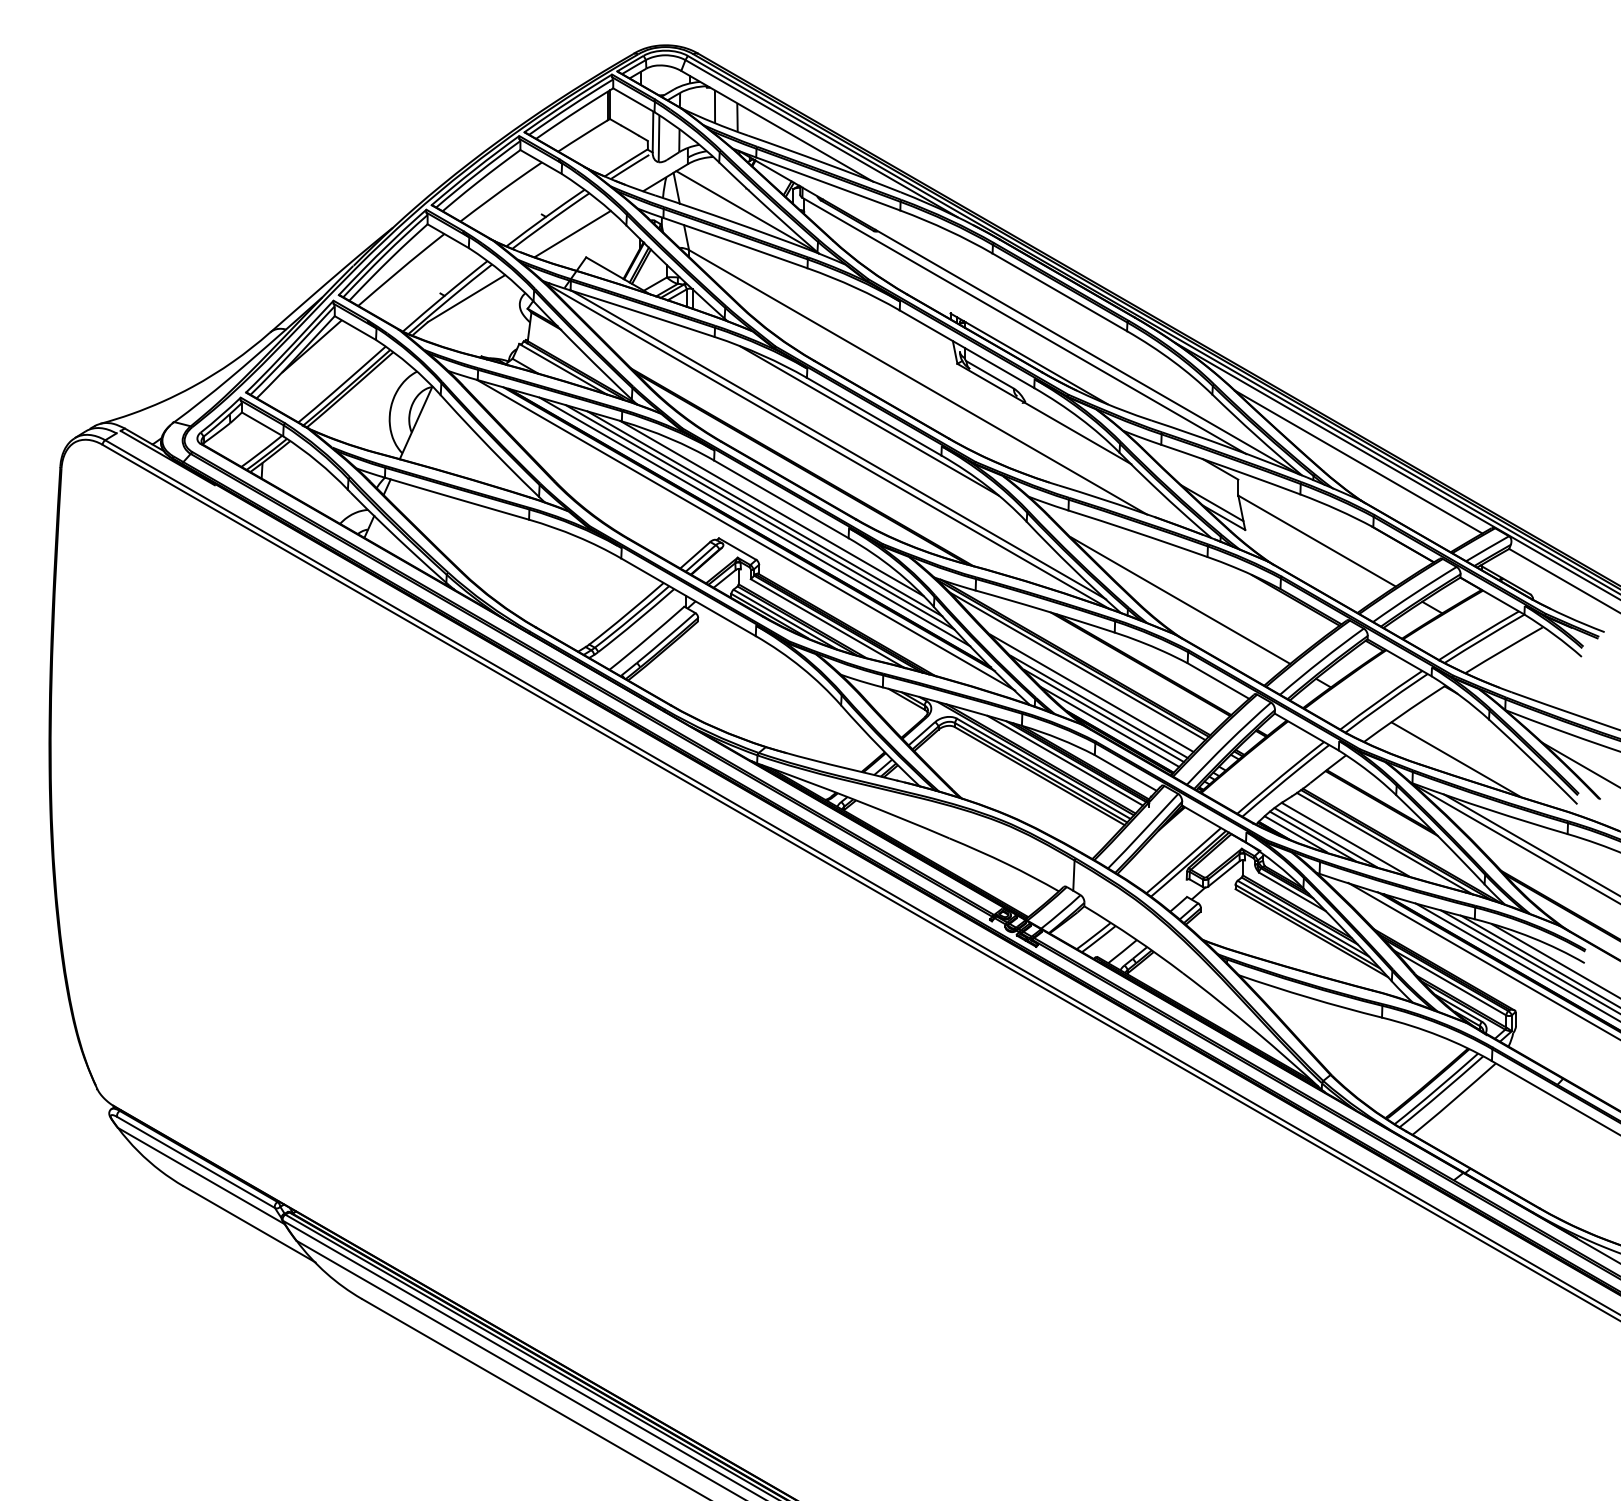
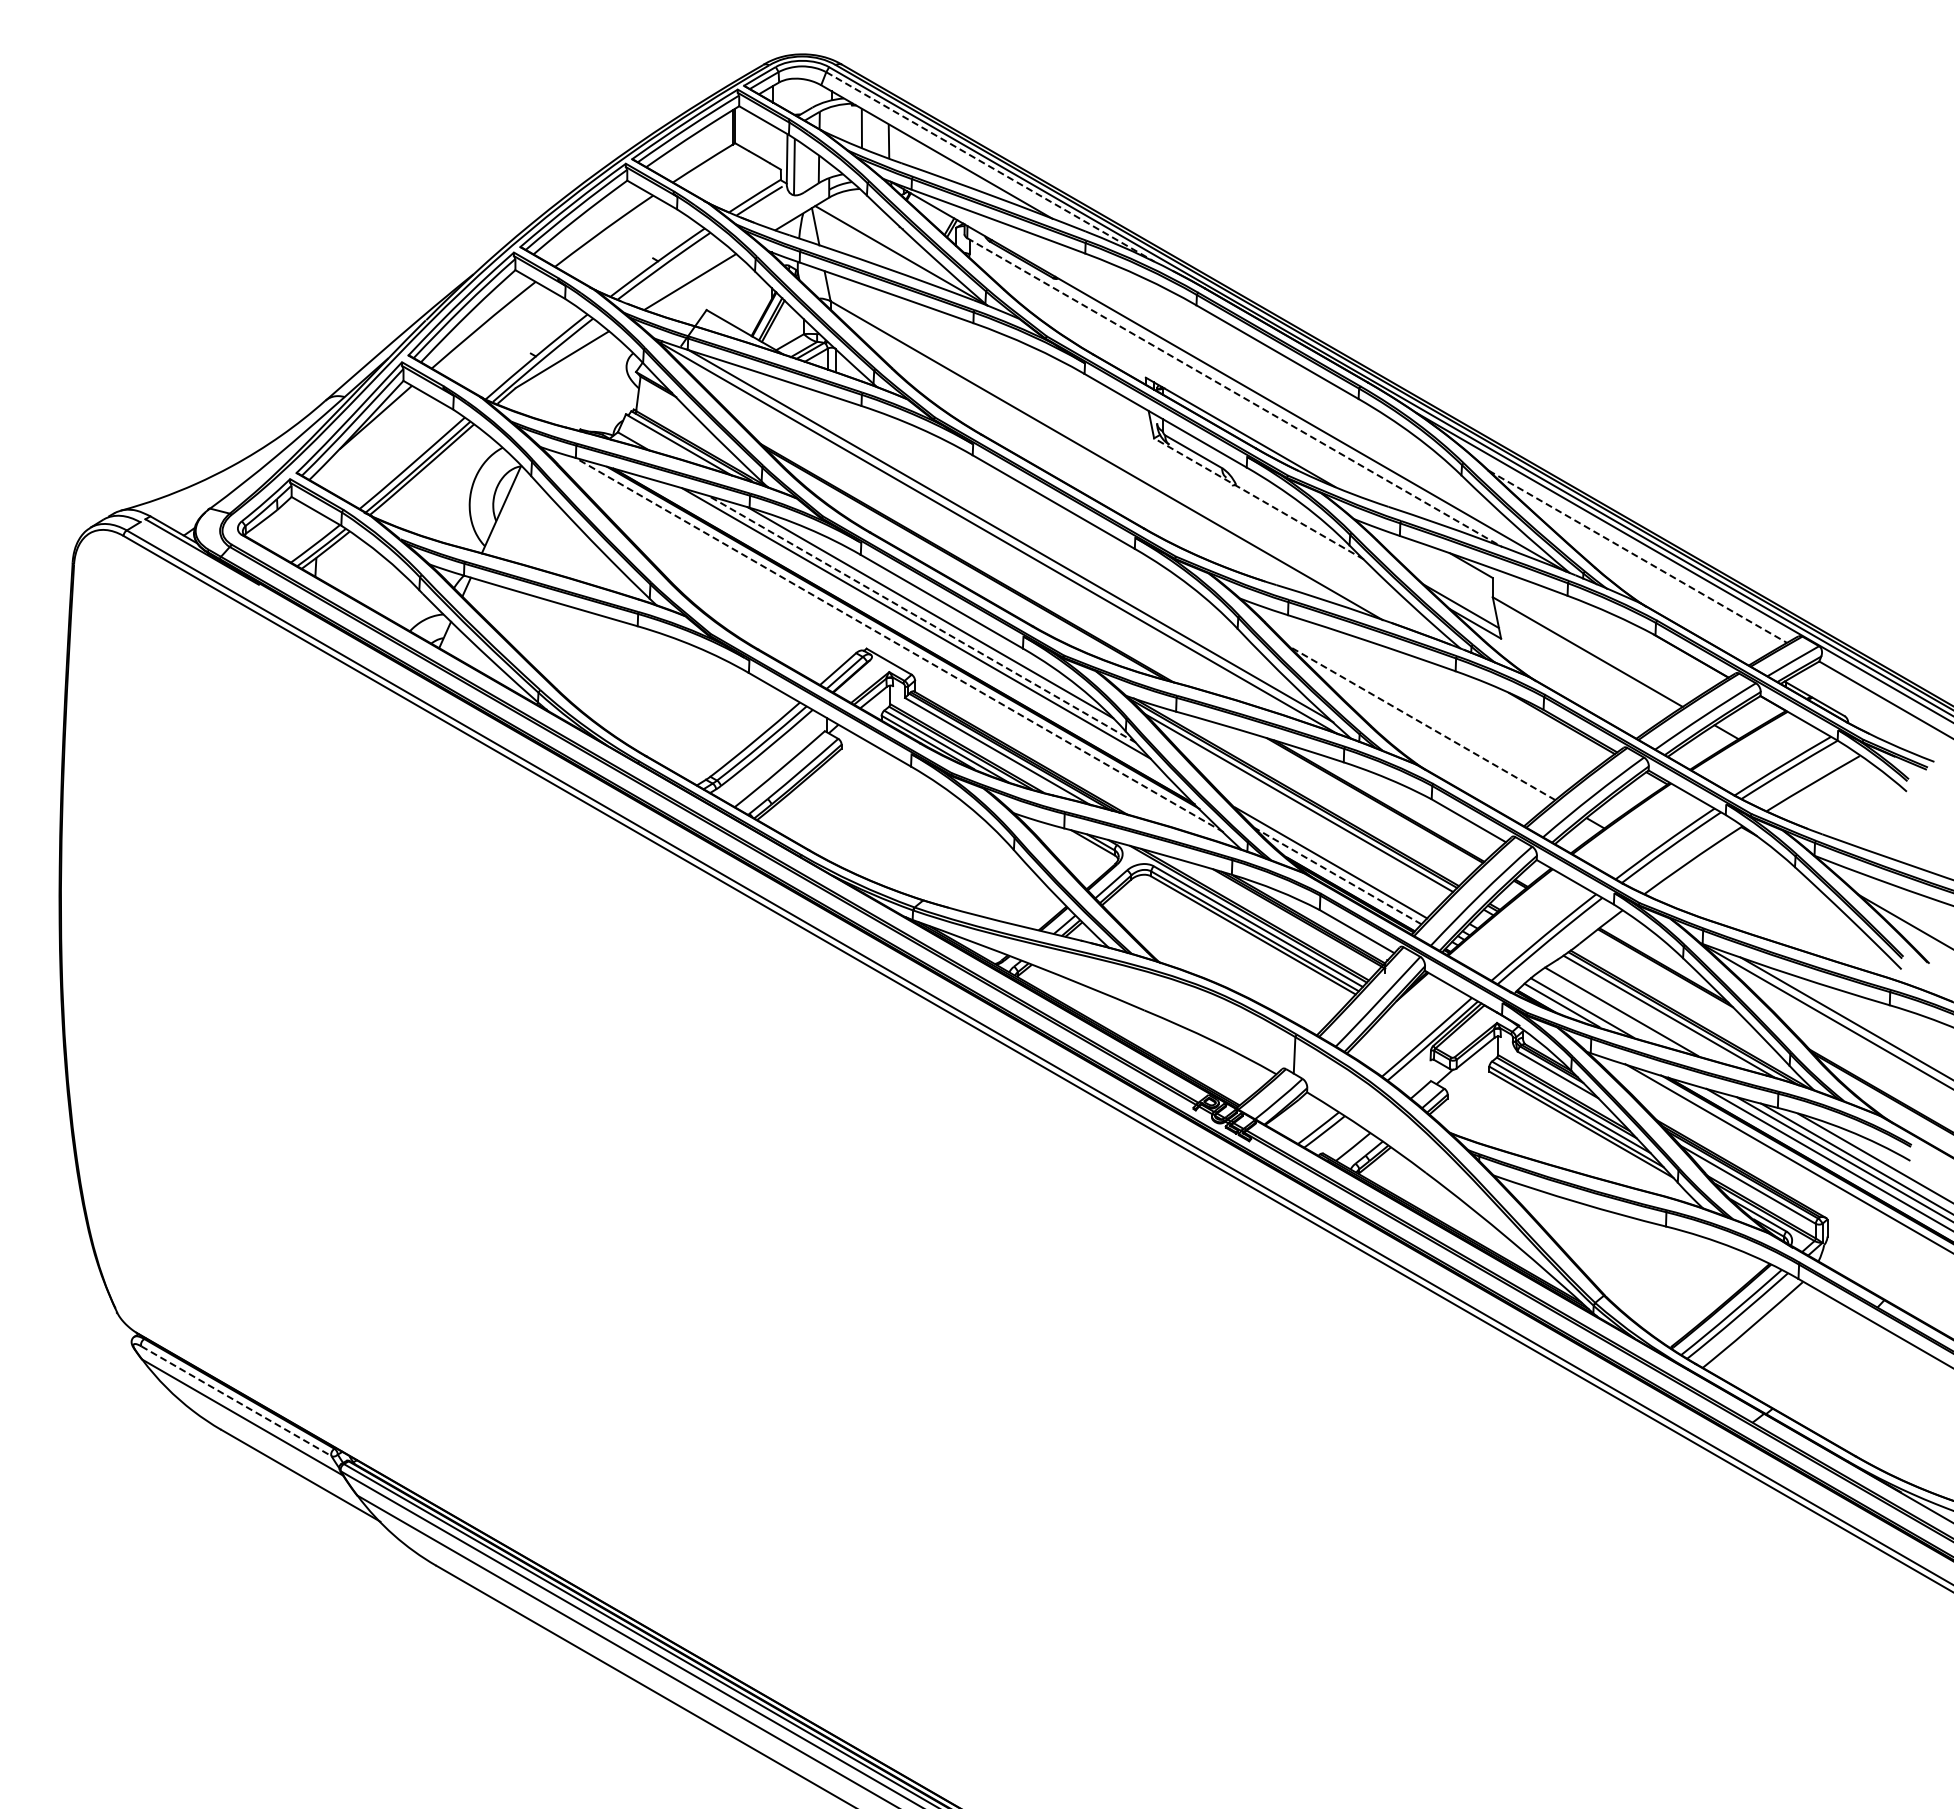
line: (821, 139) -> (990, 167), solid -> dashed
line: (1024, 325) -> (1234, 392), solid -> dashed
line: (1044, 413) -> (1258, 498), solid -> dashed
line: (868, 421) -> (1047, 507), removed
line: (1359, 462) -> (1638, 557), solid -> dashed
line: (764, 514) -> (921, 619), solid -> dashed
line: (754, 521) -> (909, 628), removed
line: (746, 535) -> (899, 645), solid -> dashed
line: (1180, 600) -> (1423, 723), solid -> dashed
line: (1092, 693) -> (1316, 835), removed
line: (1098, 706) -> (1324, 851), removed
line: (1109, 727) -> (1337, 876), solid -> dashed
line: (1455, 759) -> (1754, 915), removed
line: (1064, 760) -> (1283, 916), removed
line: (1325, 837) -> (1597, 1009), removed
line: (196, 1162) -> (236, 1401), solid -> dashed

